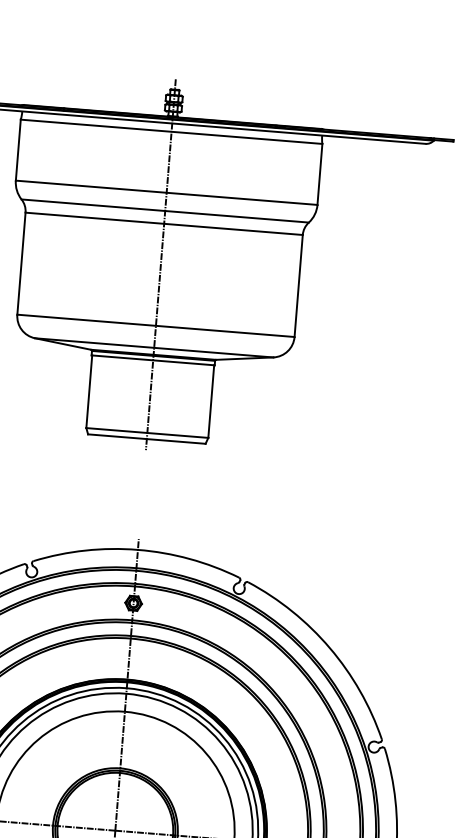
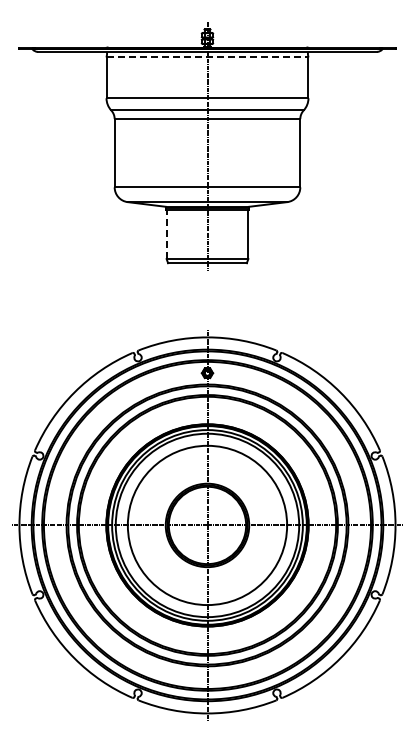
line: (171, 131) -> (207, 57), solid -> dashed
line: (89, 391) -> (166, 234), solid -> dashed

